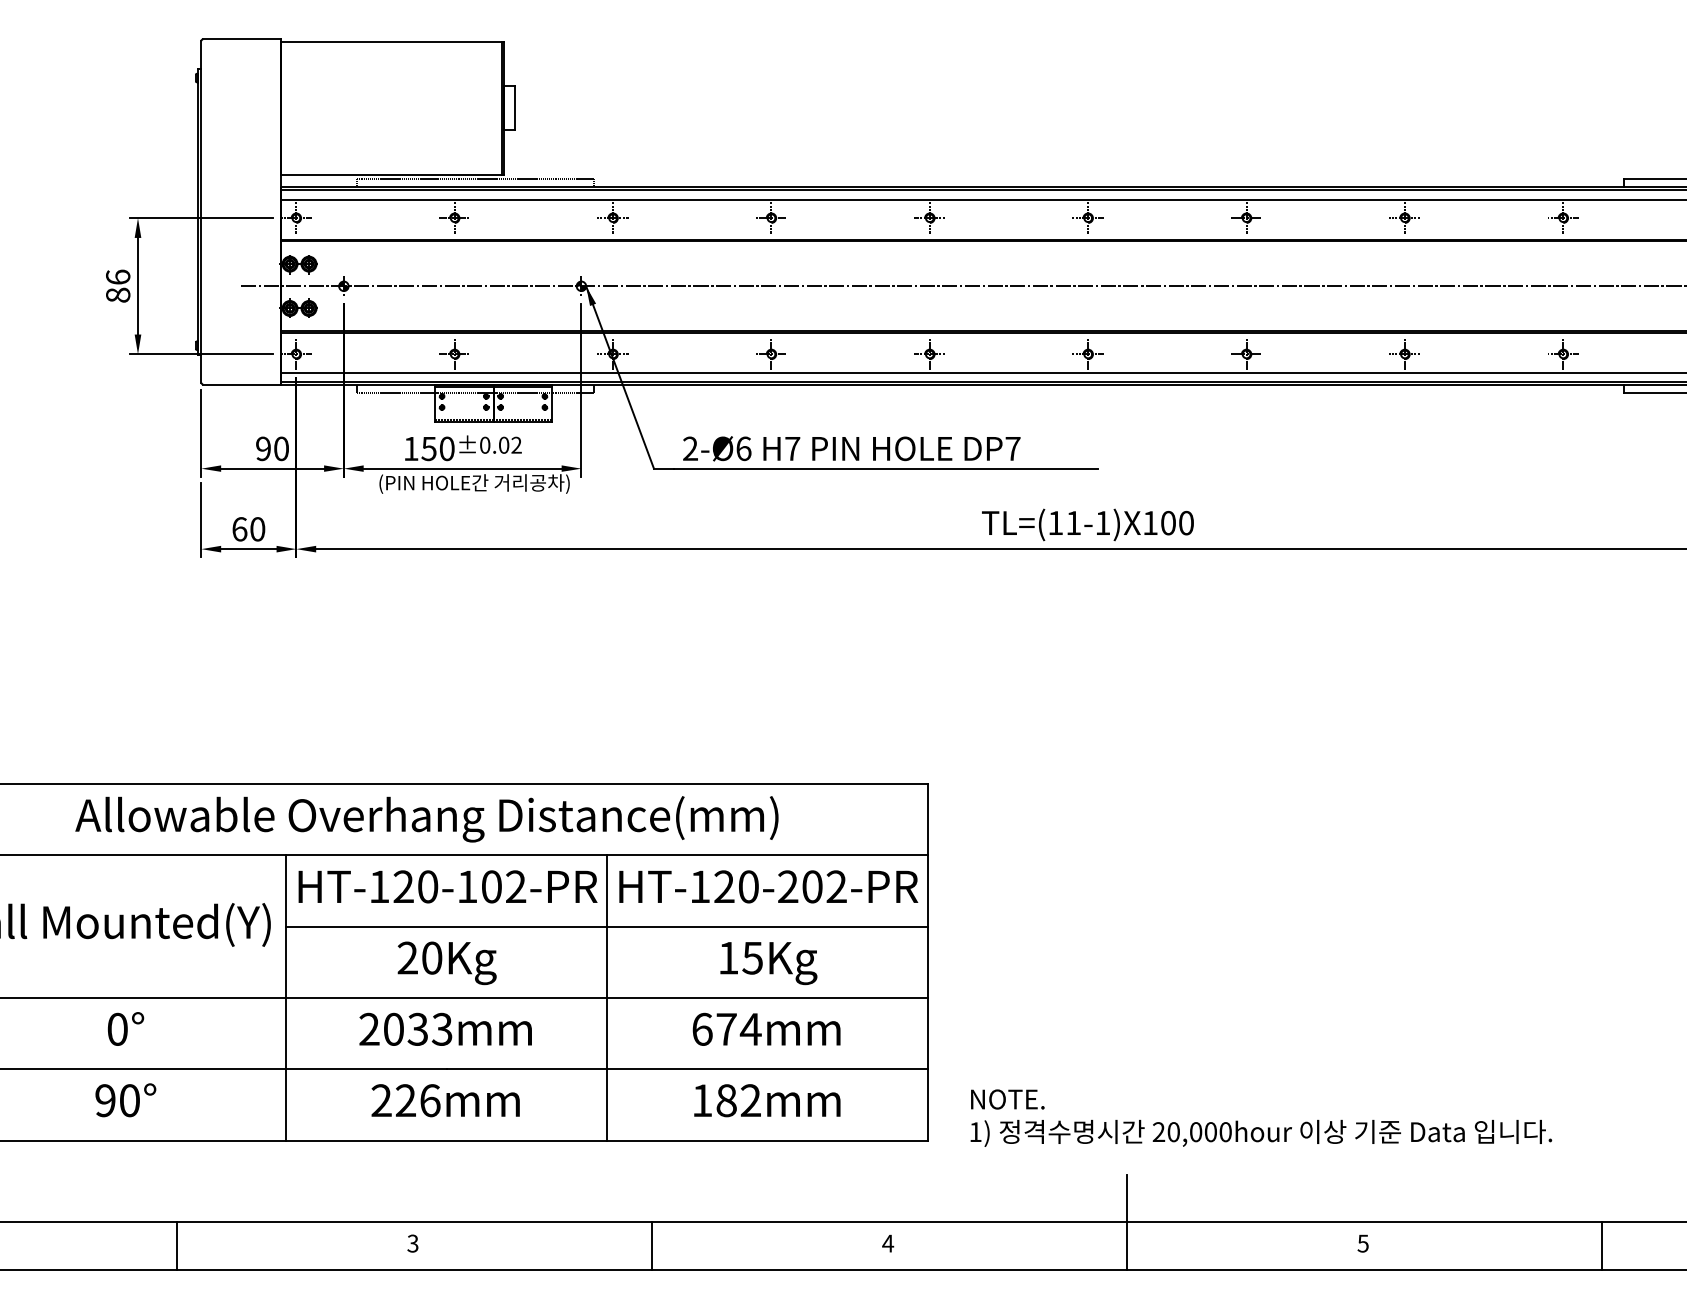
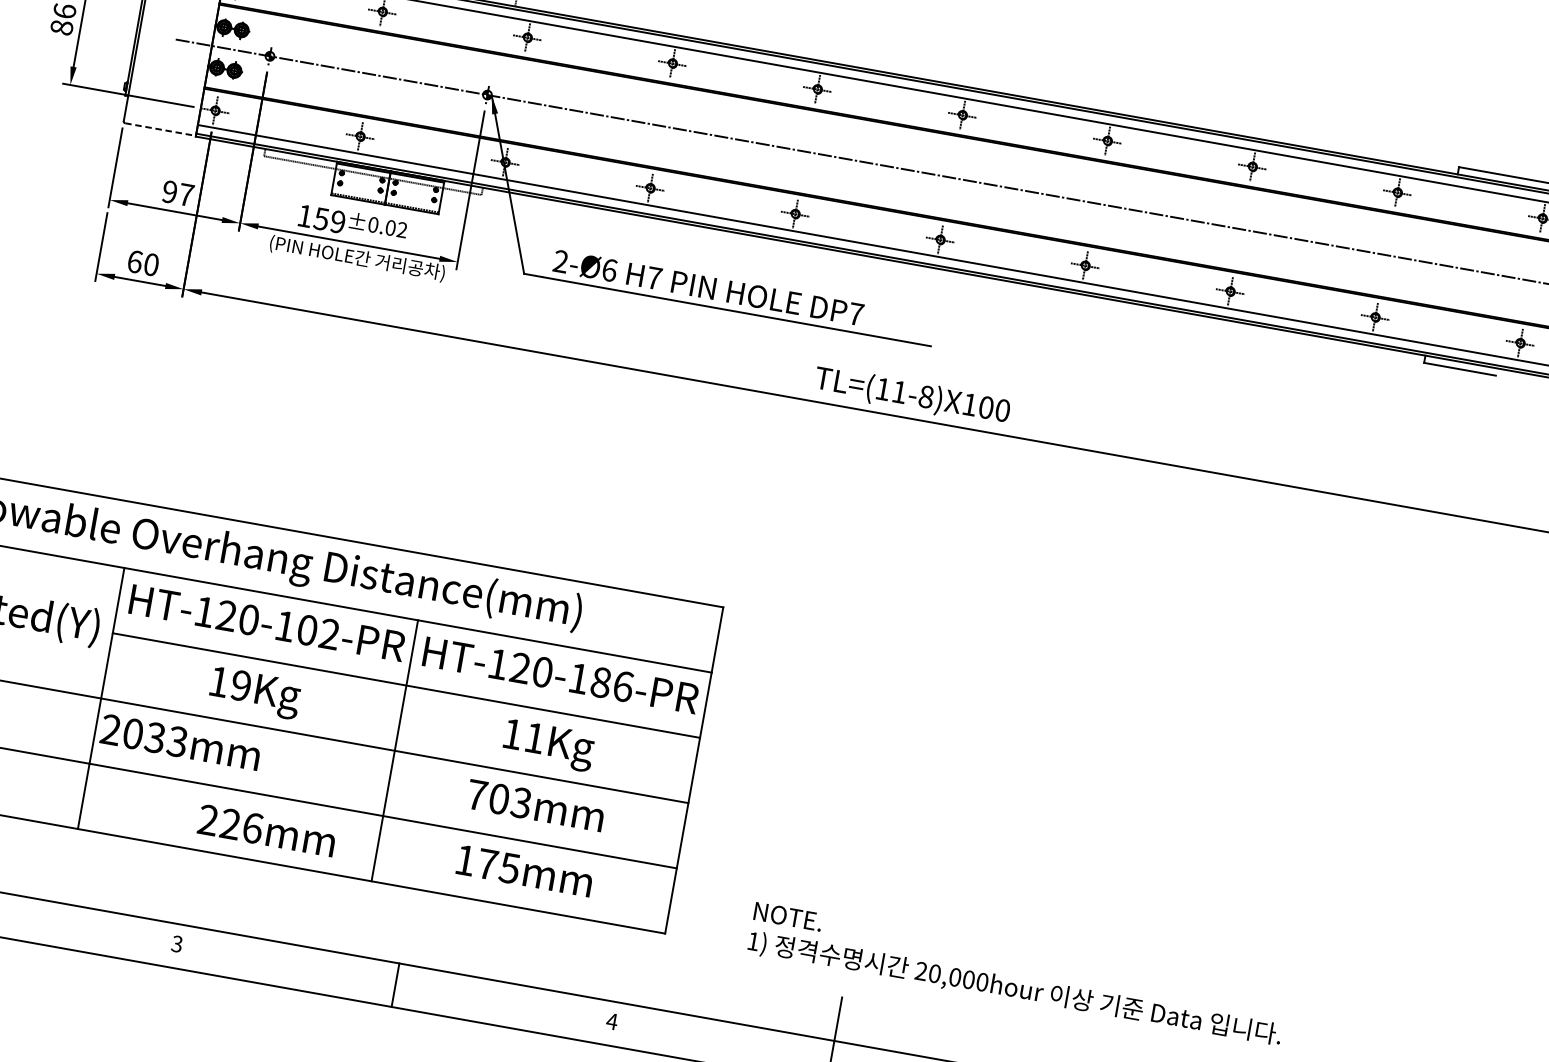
line: (241, 384) -> (160, 129), solid -> dashed
text: (281, 448) -> (186, 194), 90 -> 97
text: (446, 448) -> (337, 221), 150 -> 159
text: (1102, 523) -> (925, 397), TL=(11-1)X100 -> TL=(11-8)X100
text: (812, 886) -> (601, 682), HT-120-202-PR -> HT-120-186-PR
text: (419, 957) -> (229, 683), 20Kg -> 19Kg
text: (752, 958) -> (534, 738), 15Kg -> 11Kg
text: (445, 1028) -> (180, 741), moved
text: (726, 1028) -> (499, 798), 674mm -> 703mm
text: (445, 1100) -> (266, 830), moved
text: (738, 1100) -> (498, 866), 182mm -> 175mm
text: (1261, 1117) -> (1017, 974), moved

